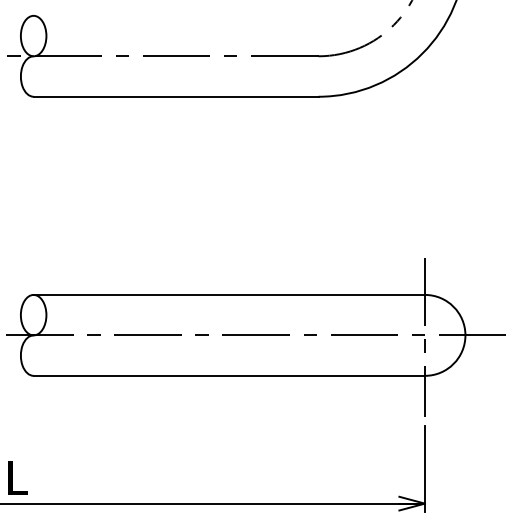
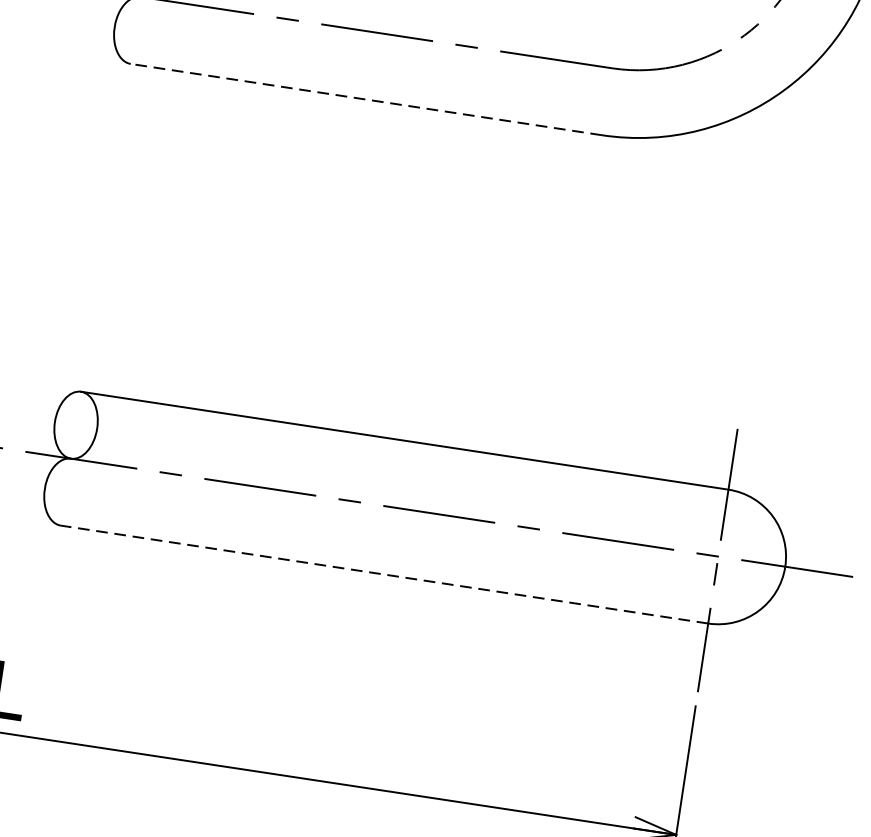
line: (175, 96) -> (365, 99), solid -> dashed
line: (229, 375) -> (384, 574), solid -> dashed

